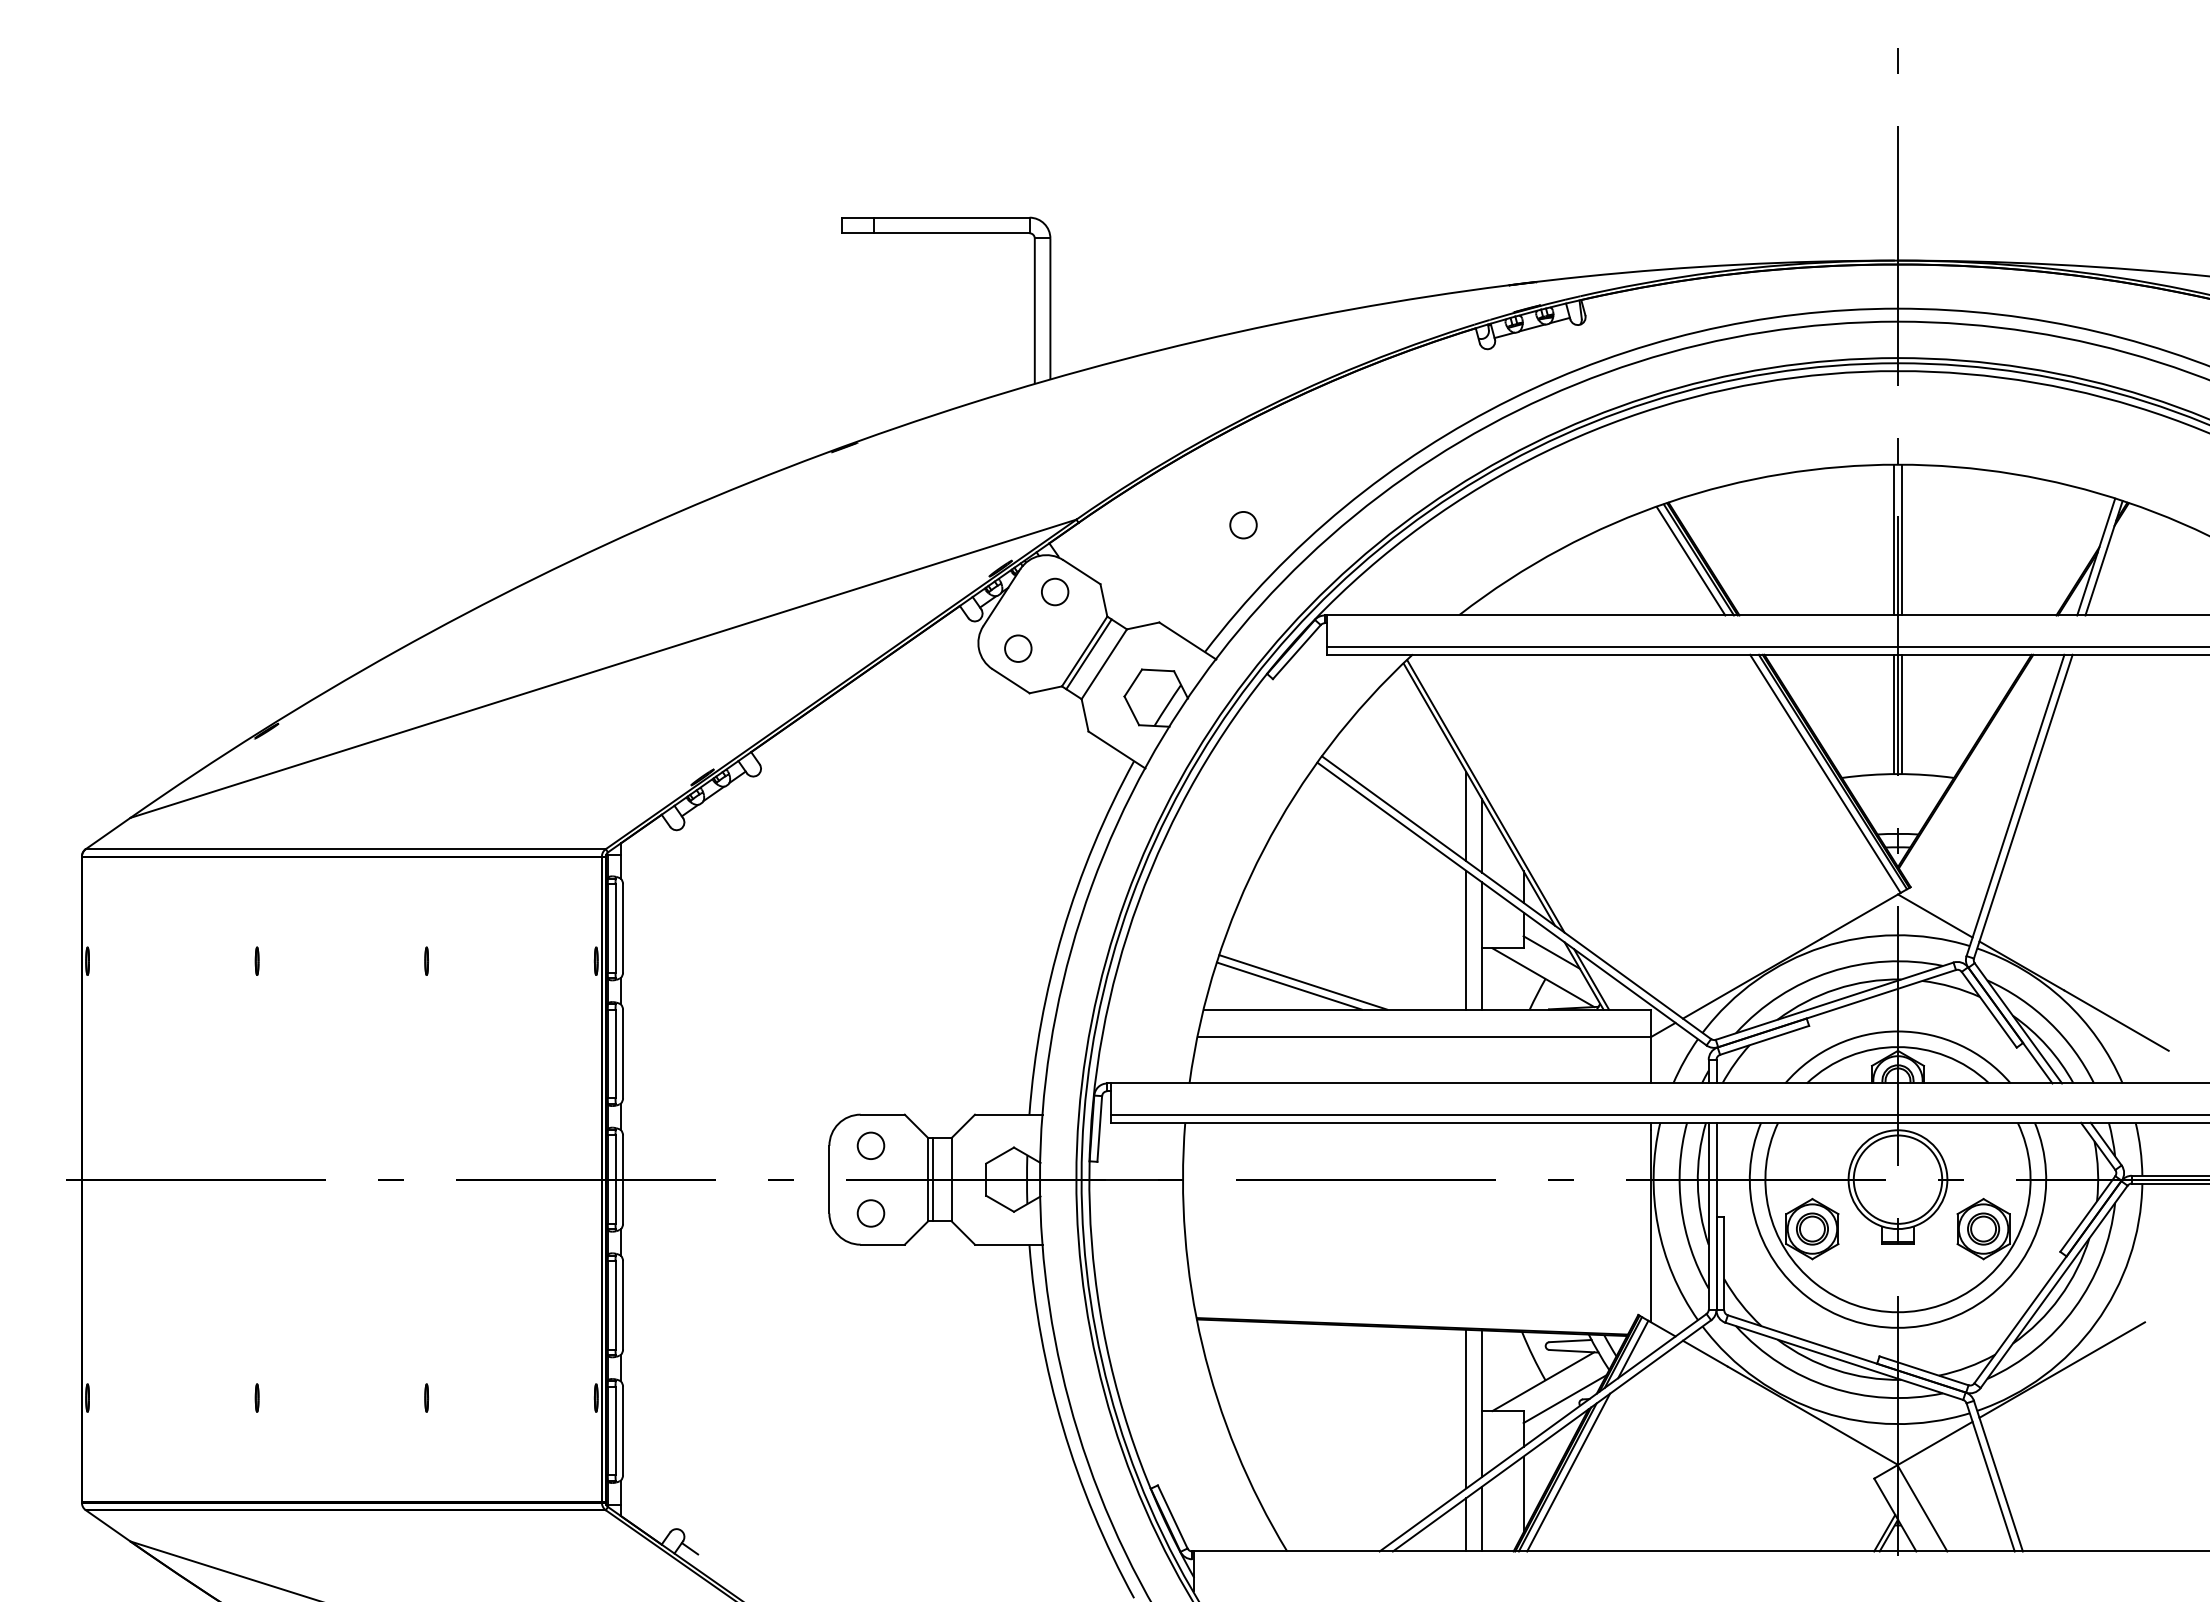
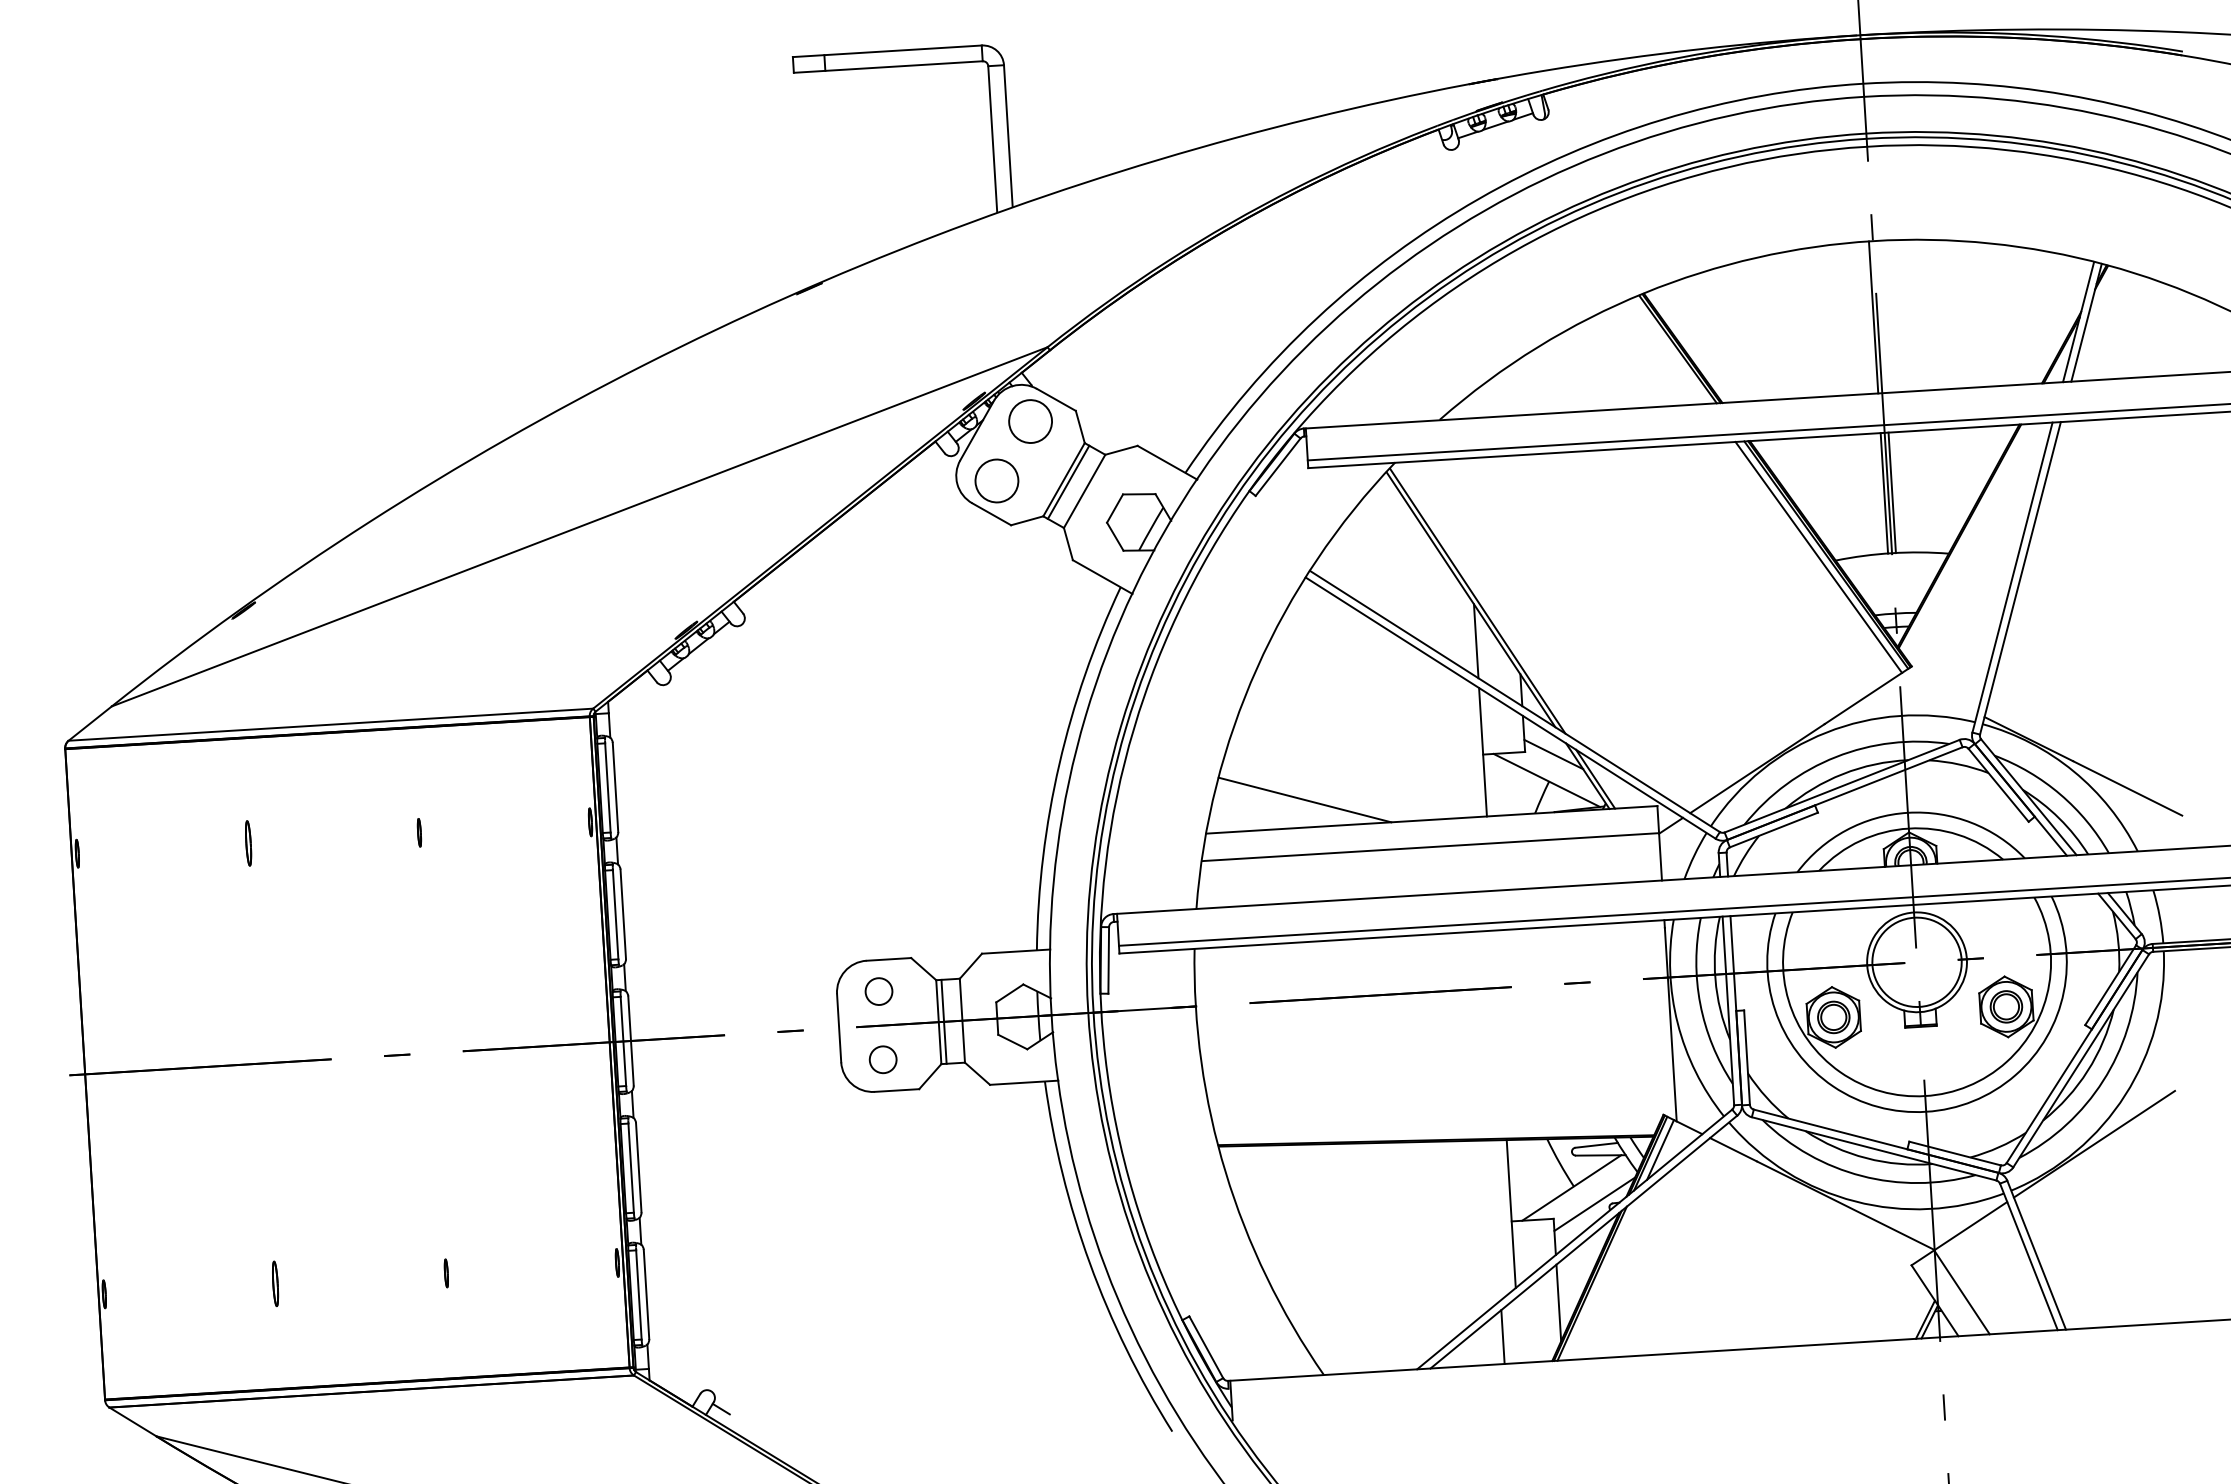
circle: (1243, 525) -> (1216, 342), removed
line: (1901, 539) -> (1881, 316), removed
line: (1690, 561) -> (1669, 351), removed
circle: (1054, 591) -> (1029, 421), size x1.6
circle: (1018, 648) -> (997, 480), size x1.6
line: (1466, 816) -> (1459, 622), removed
line: (1935, 915) -> (1938, 693), removed
line: (1466, 939) -> (1466, 746), removed
part: (256, 960) -> (247, 842), size x1.6
line: (1288, 985) -> (1290, 804), removed
part: (256, 1397) -> (274, 1283), size x1.6
line: (1466, 1408) -> (1495, 1219), removed
line: (1568, 1472) -> (1602, 1278), removed
line: (1482, 1518) -> (1518, 1329), removed

